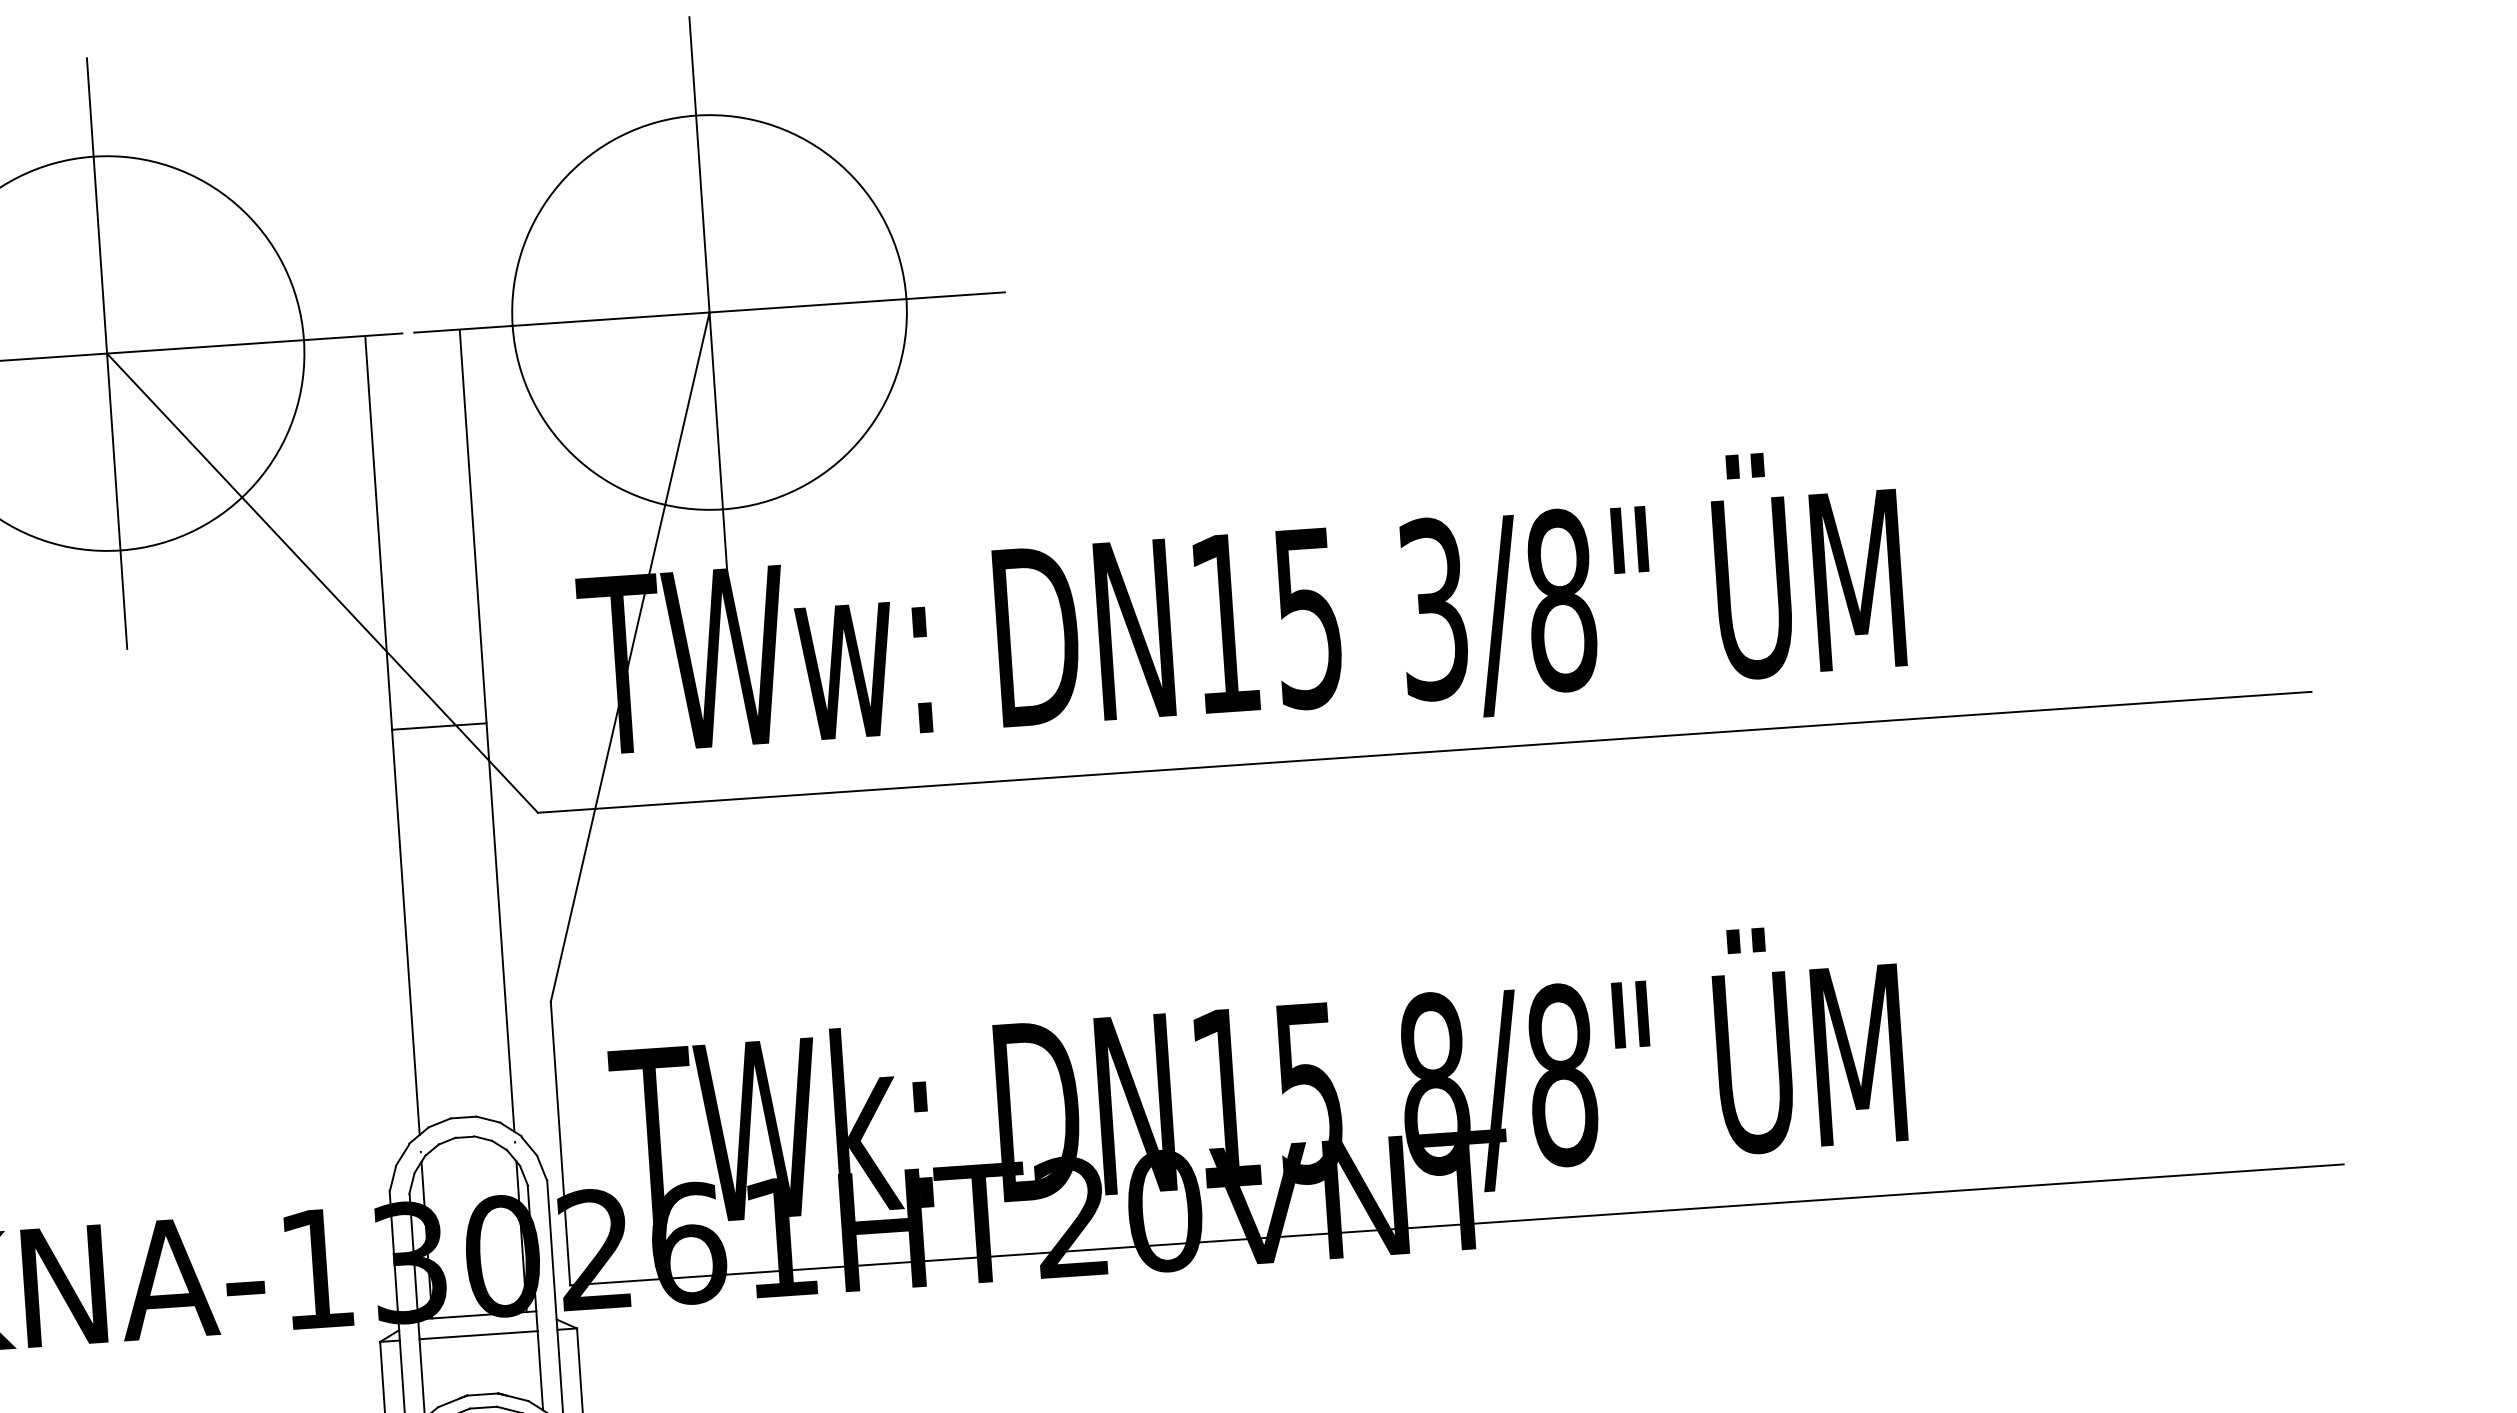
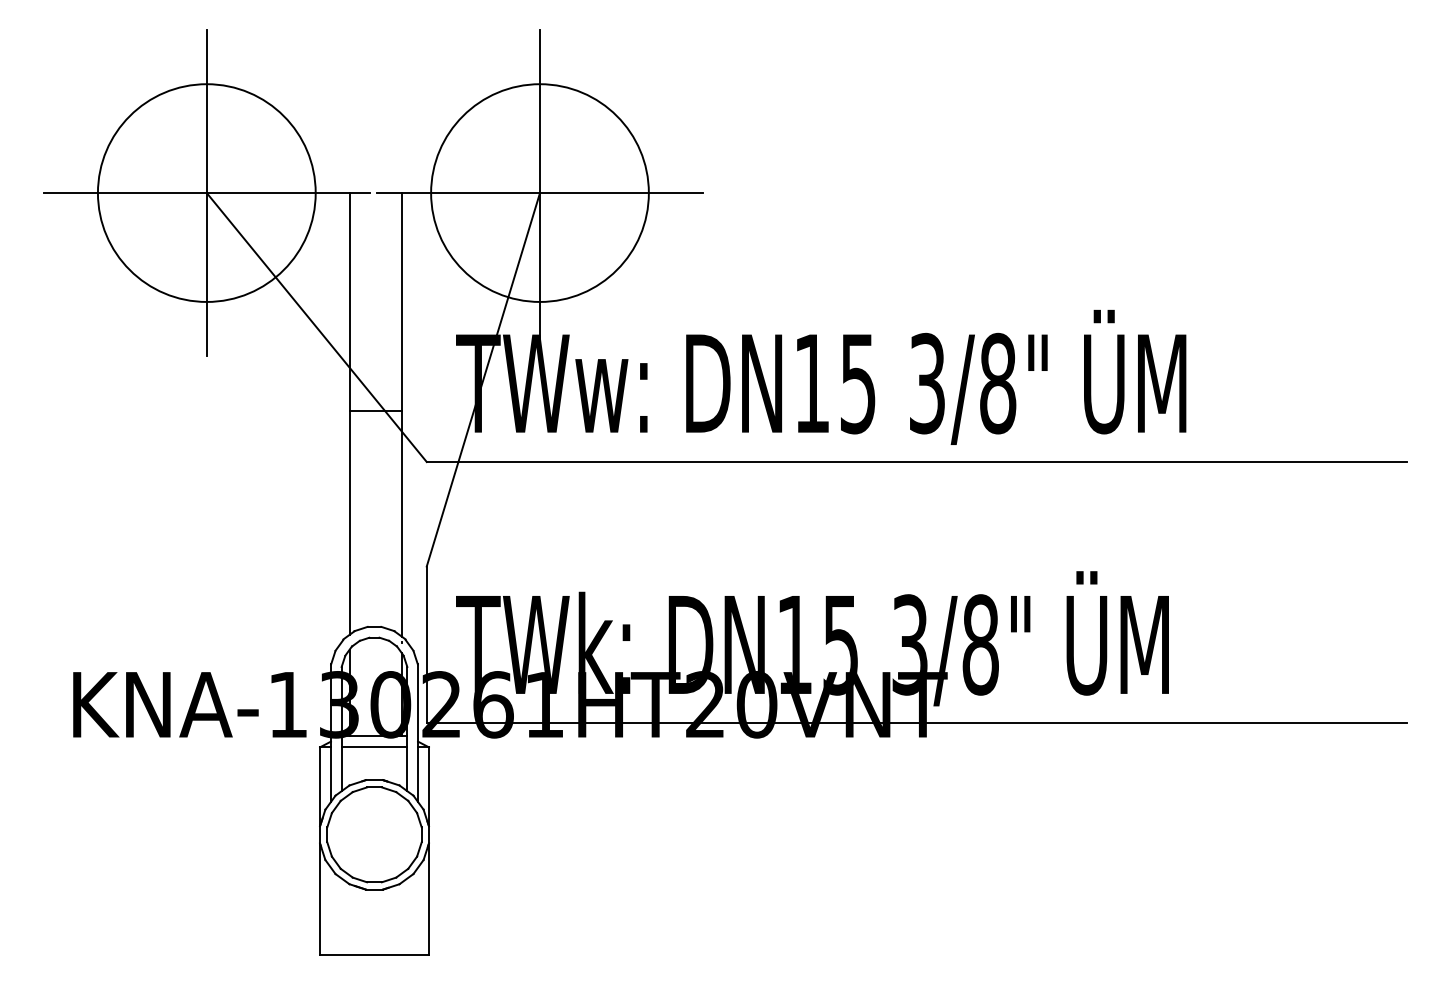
text: (1435, 1083) -> (910, 644), 8/8" -> 3/8"

